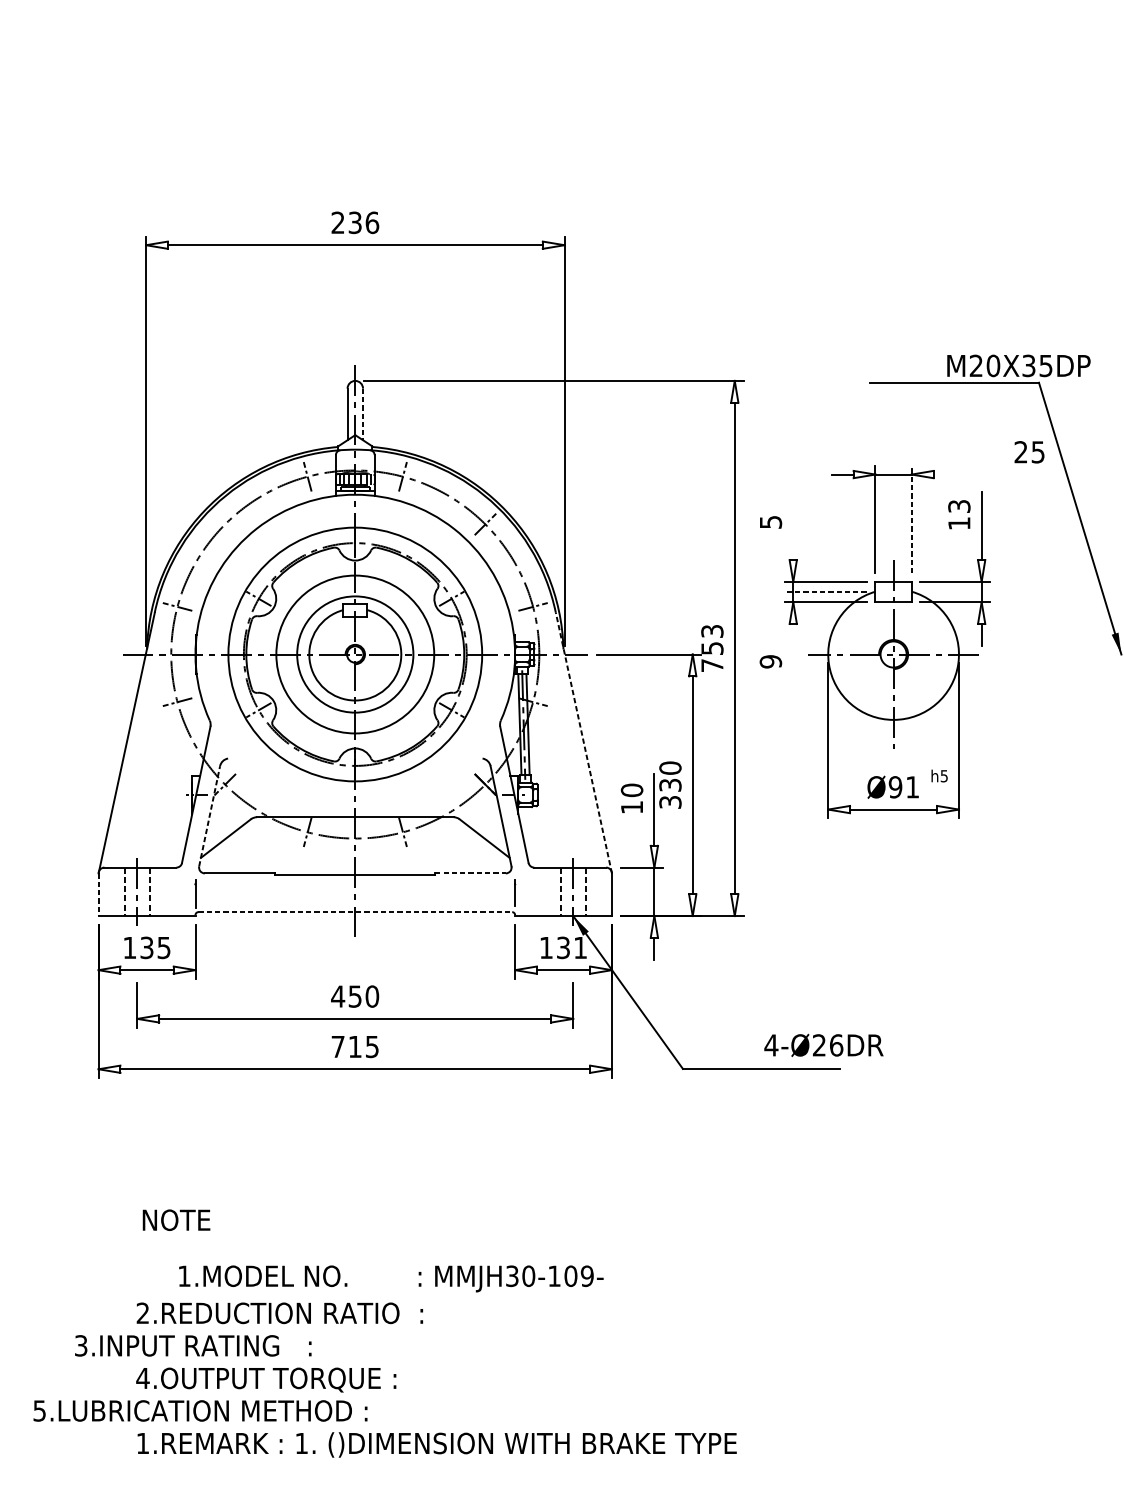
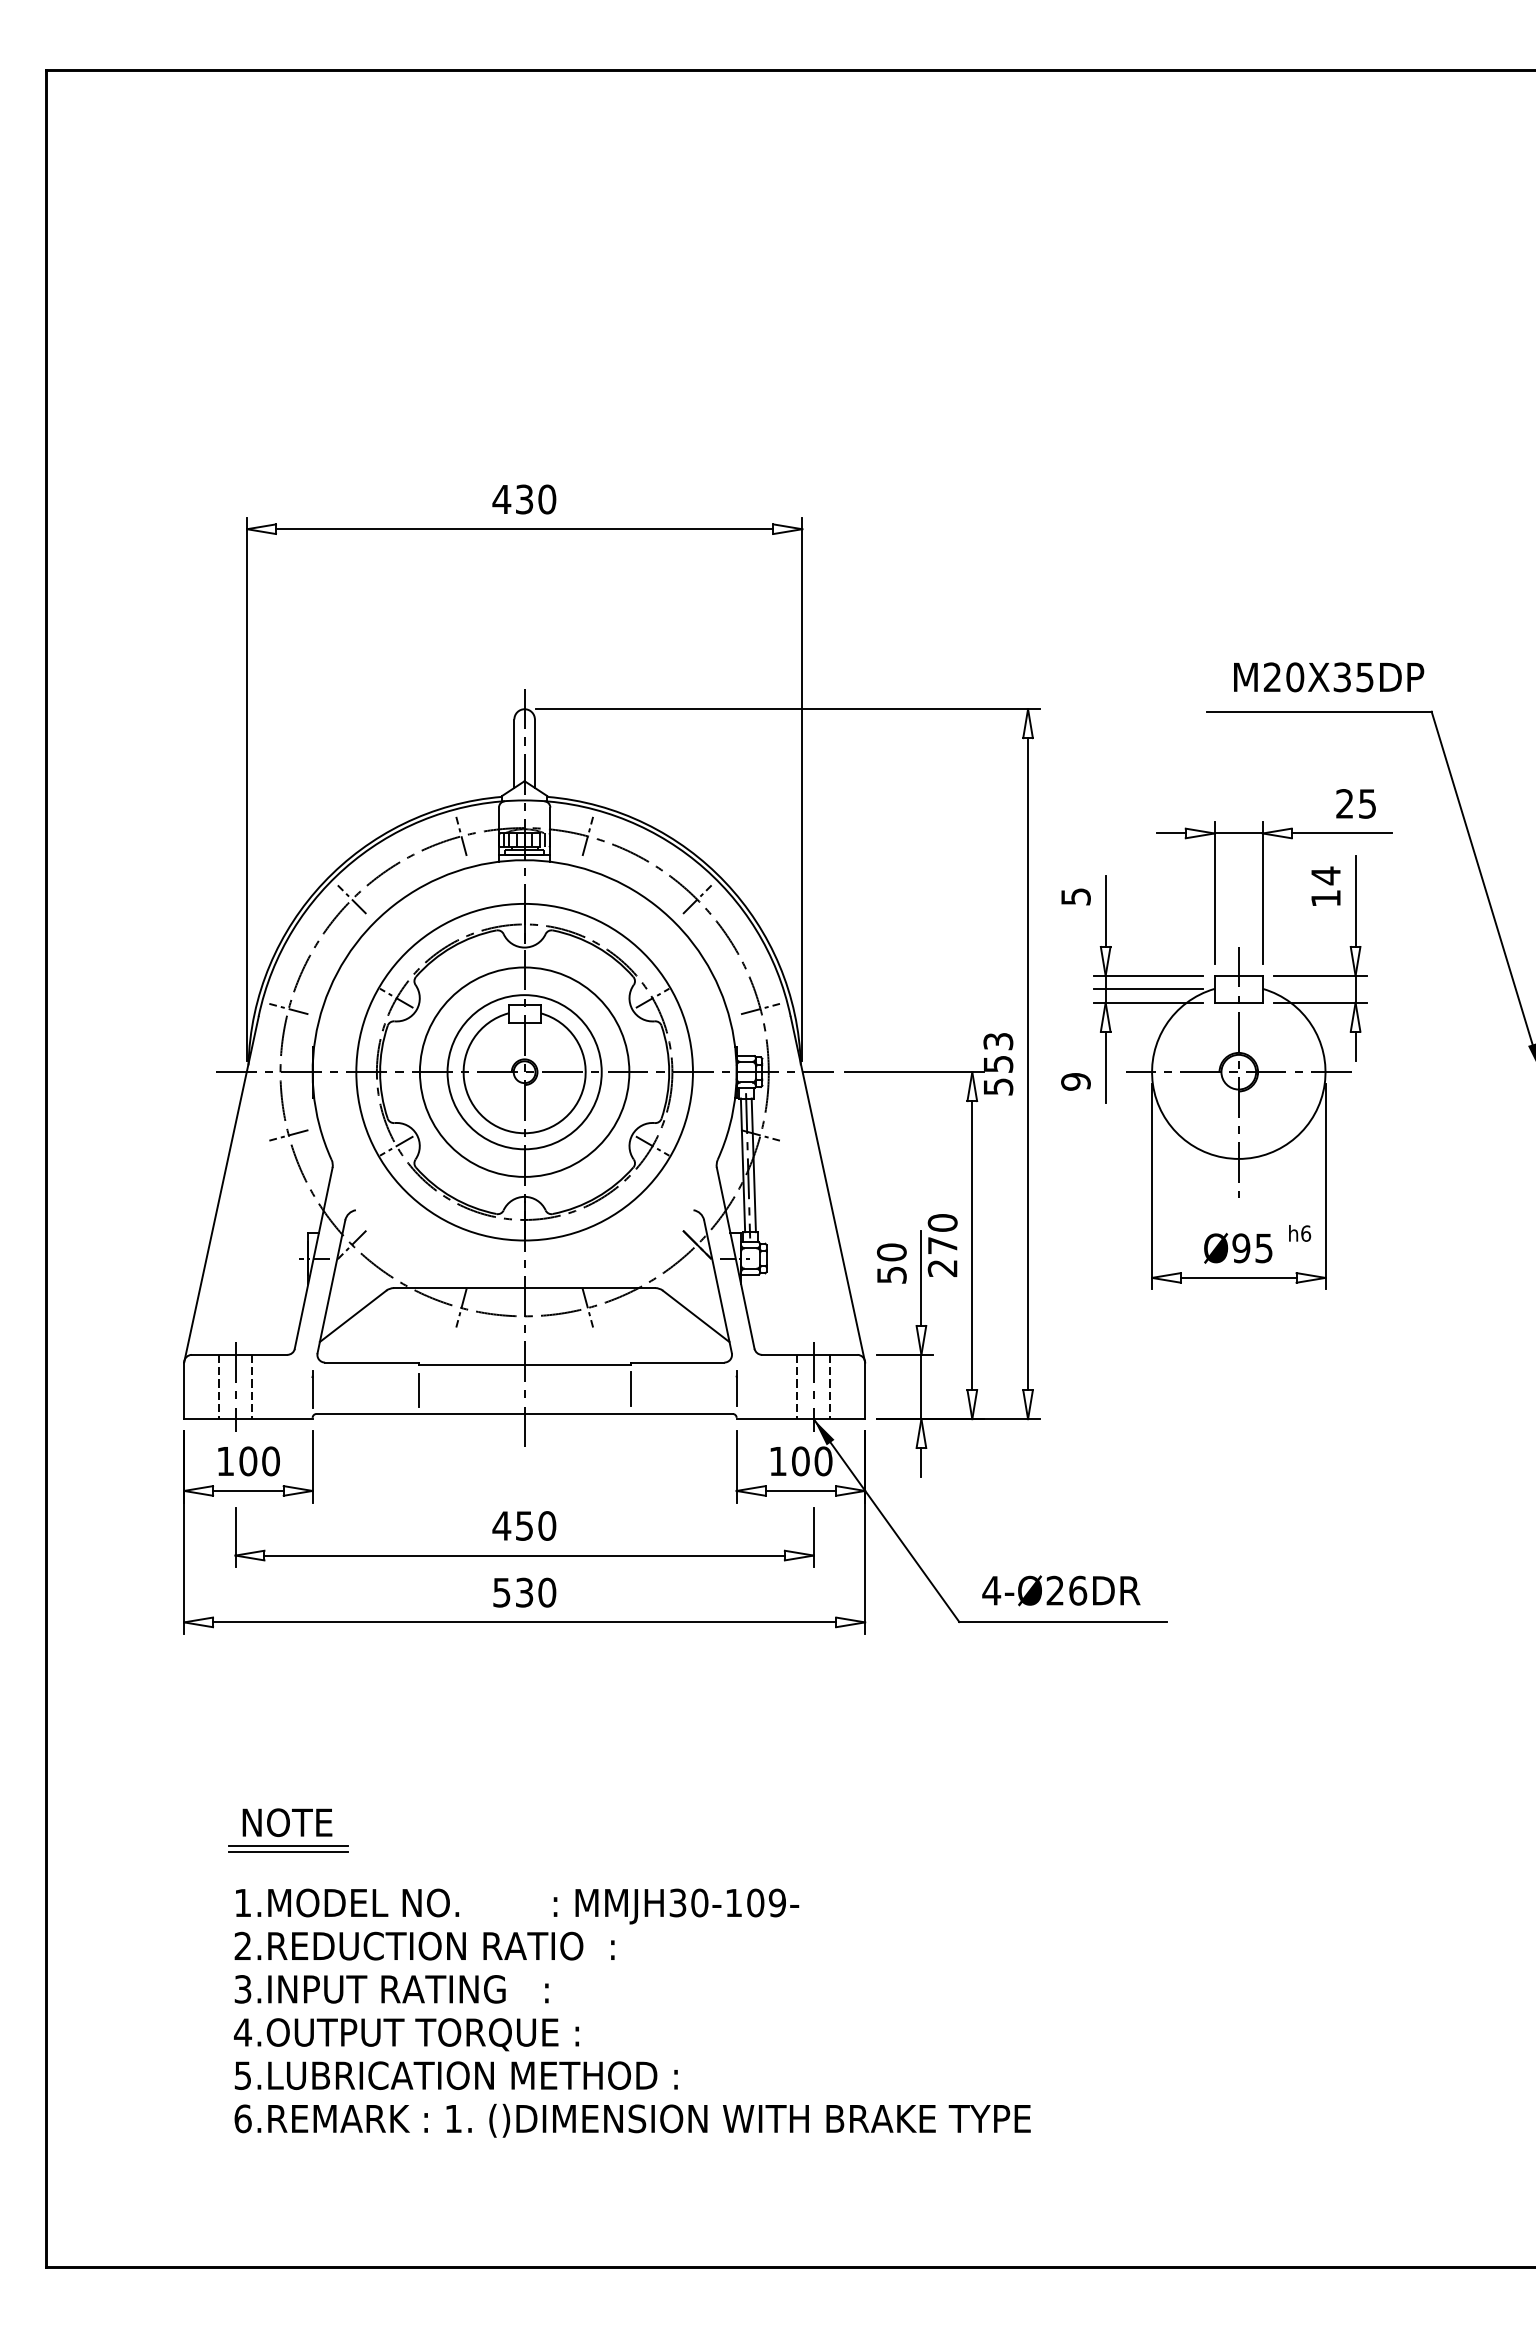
text: (355, 222) -> (524, 499), 236 -> 430
text: (1019, 366) -> (1329, 677), moved
line: (362, 415) -> (534, 754), dashed -> solid
text: (1029, 451) -> (1355, 803), moved
line: (971, 474) -> (1341, 833), added
text: (958, 506) -> (1325, 875), 13 -> 14
line: (911, 519) -> (1262, 892), dashed -> solid
line: (224, 524) -> (351, 899), added
line: (793, 532) -> (1105, 910), added
line: (825, 591) -> (1148, 988), dashed -> solid
line: (793, 650) -> (1105, 1067), added
text: (712, 665) -> (998, 1086), 753 -> 553
line: (583, 742) -> (827, 1189), dashed -> solid
text: (944, 776) -> (1306, 1233), h5 -> h6
text: (912, 787) -> (1263, 1248), Ø91 -> Ø95
text: (670, 794) -> (942, 1257), 330 -> 270
text: (631, 807) -> (891, 1275), 10 -> 50
line: (209, 816) -> (331, 1286), dashed -> solid
line: (470, 873) -> (677, 1362), dashed -> solid
line: (435, 892) -> (630, 1388), added
line: (275, 893) -> (418, 1389), added
line: (98, 895) -> (184, 1391), dashed -> solid
line: (355, 911) -> (525, 1413), dashed -> solid
text: (155, 947) -> (259, 1461), 135 -> 100
text: (572, 947) -> (812, 1461), 131 -> 100
text: (824, 1045) -> (1061, 1590), moved
text: (355, 1046) -> (524, 1592), 715 -> 530
line: (177, 1238) -> (288, 1846), added
line: (177, 1241) -> (288, 1851), added
text: (391, 1278) -> (517, 1906), moved
text: (193, 1345) -> (391, 1989), moved
text: (199, 1410) -> (455, 2075), moved
text: (142, 1443) -> (242, 2118), 1.REMARK -> 6.REMARK

